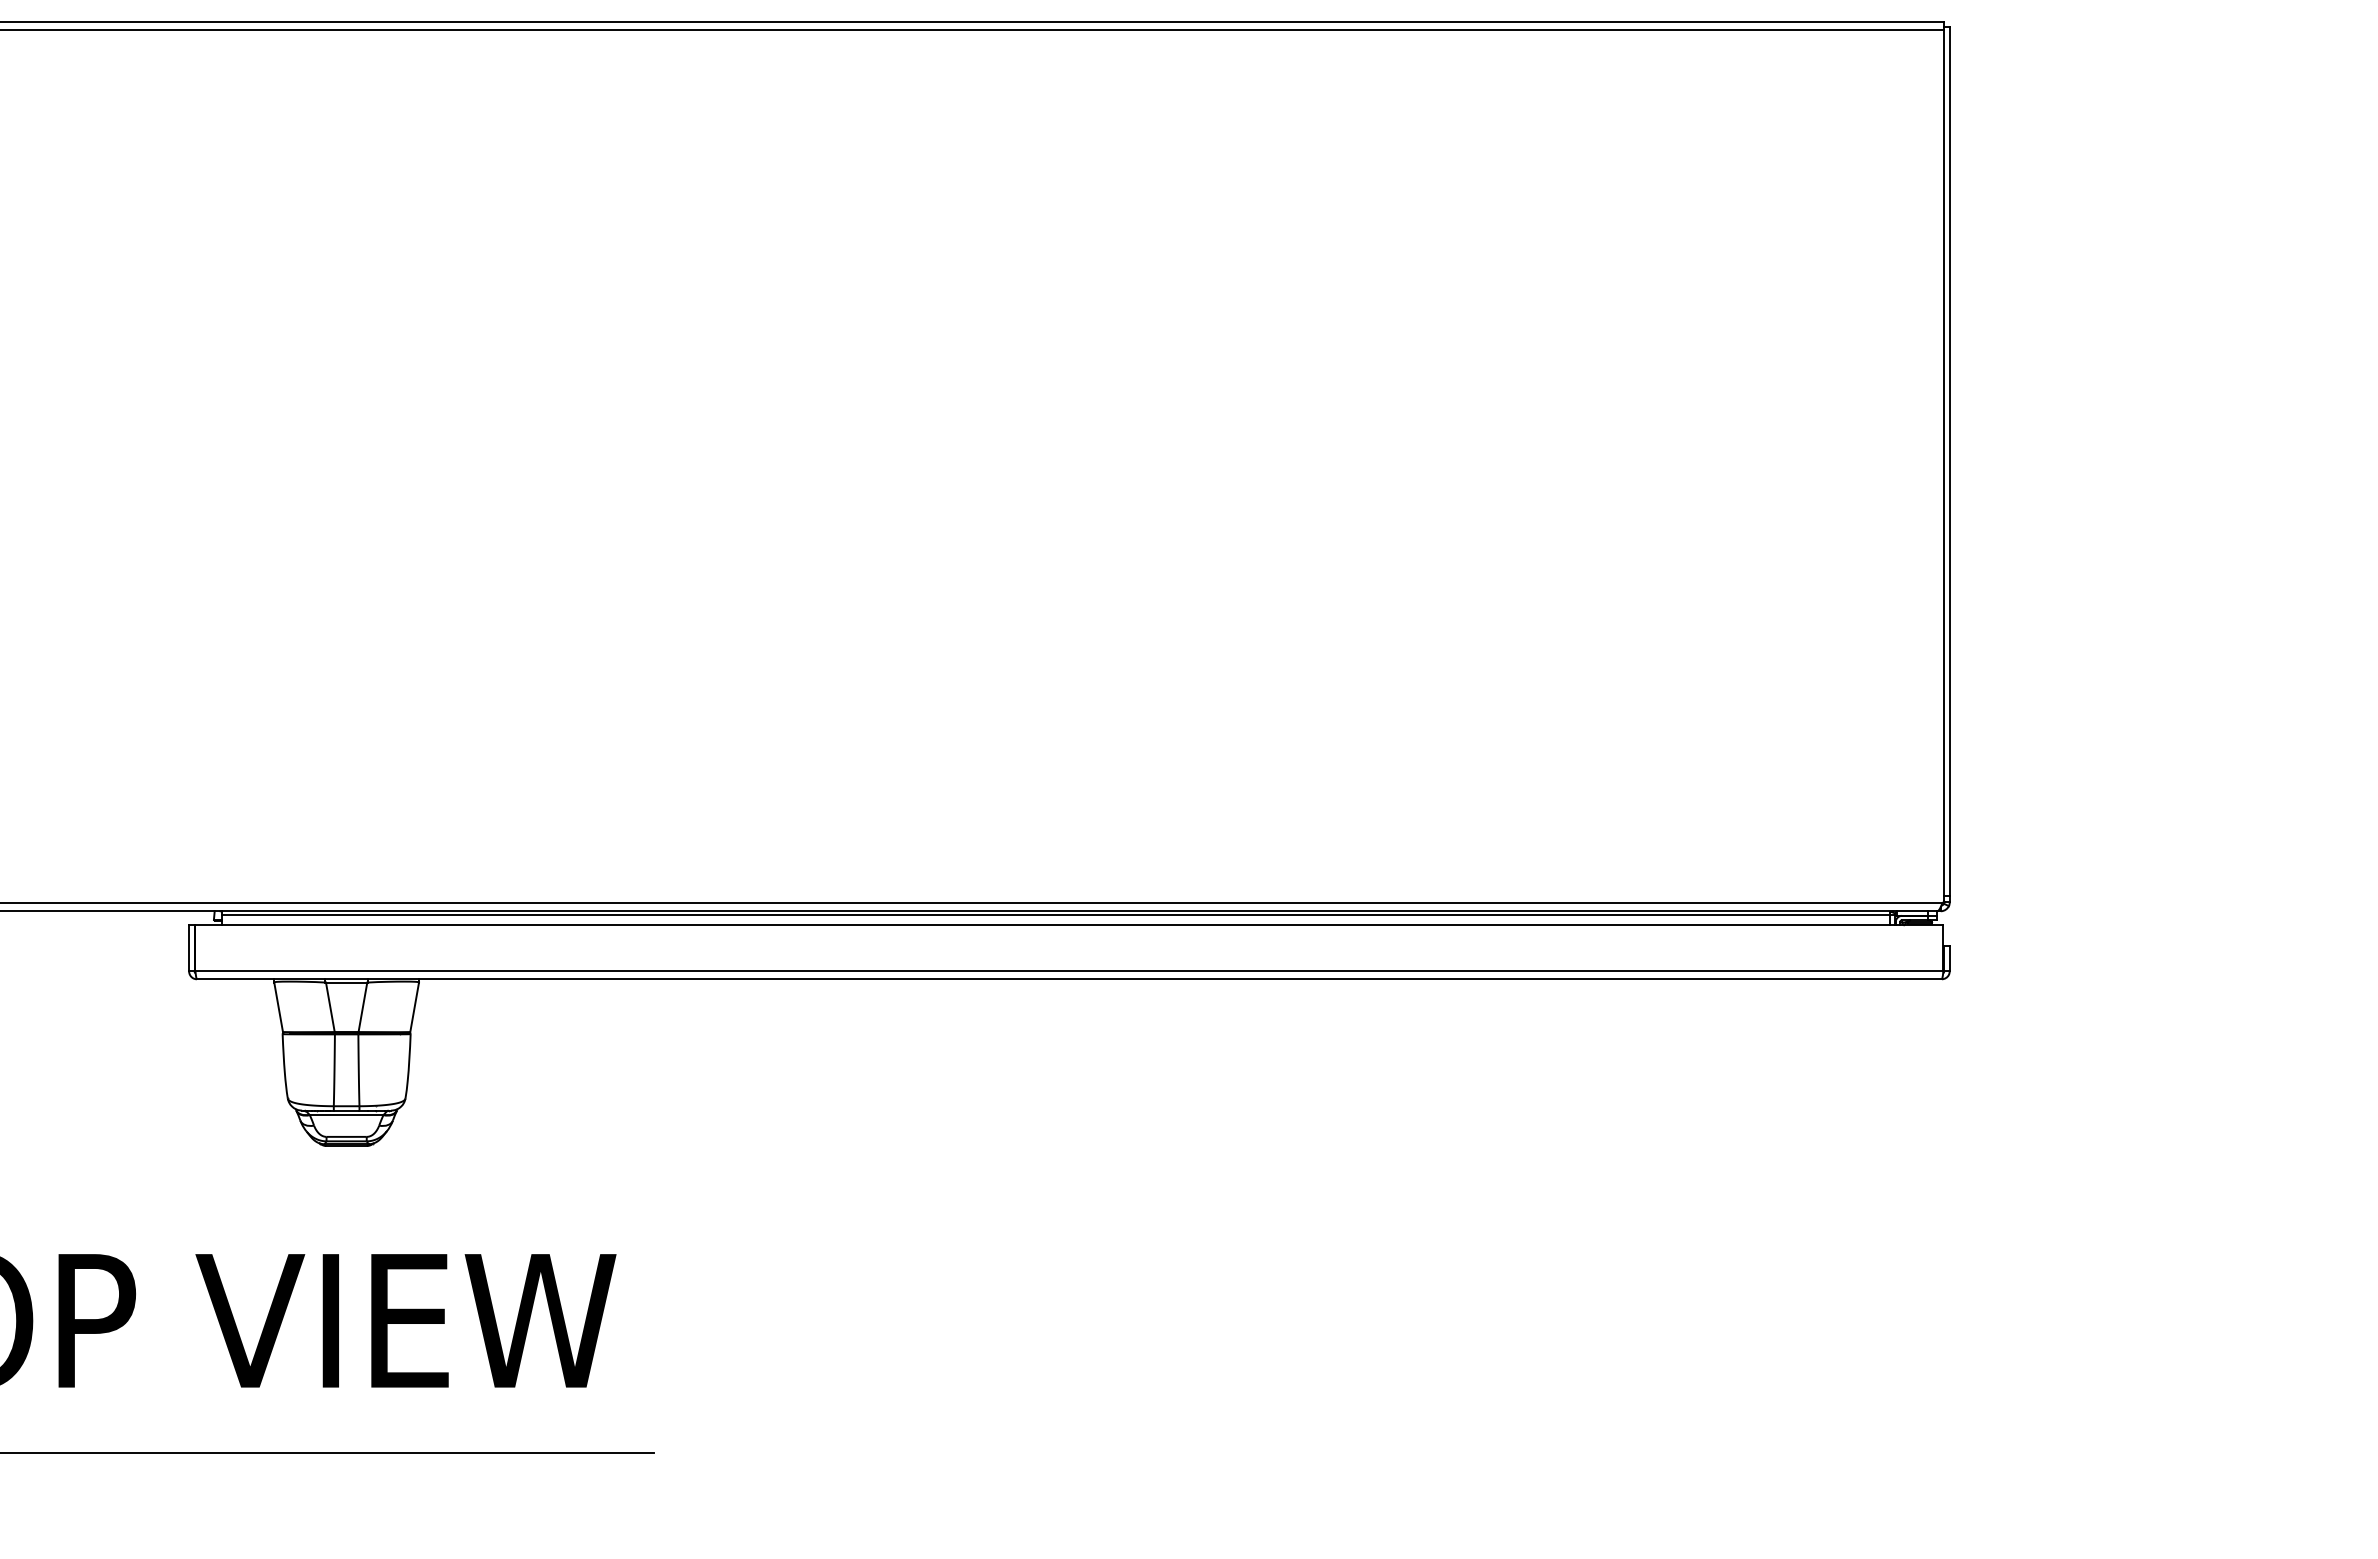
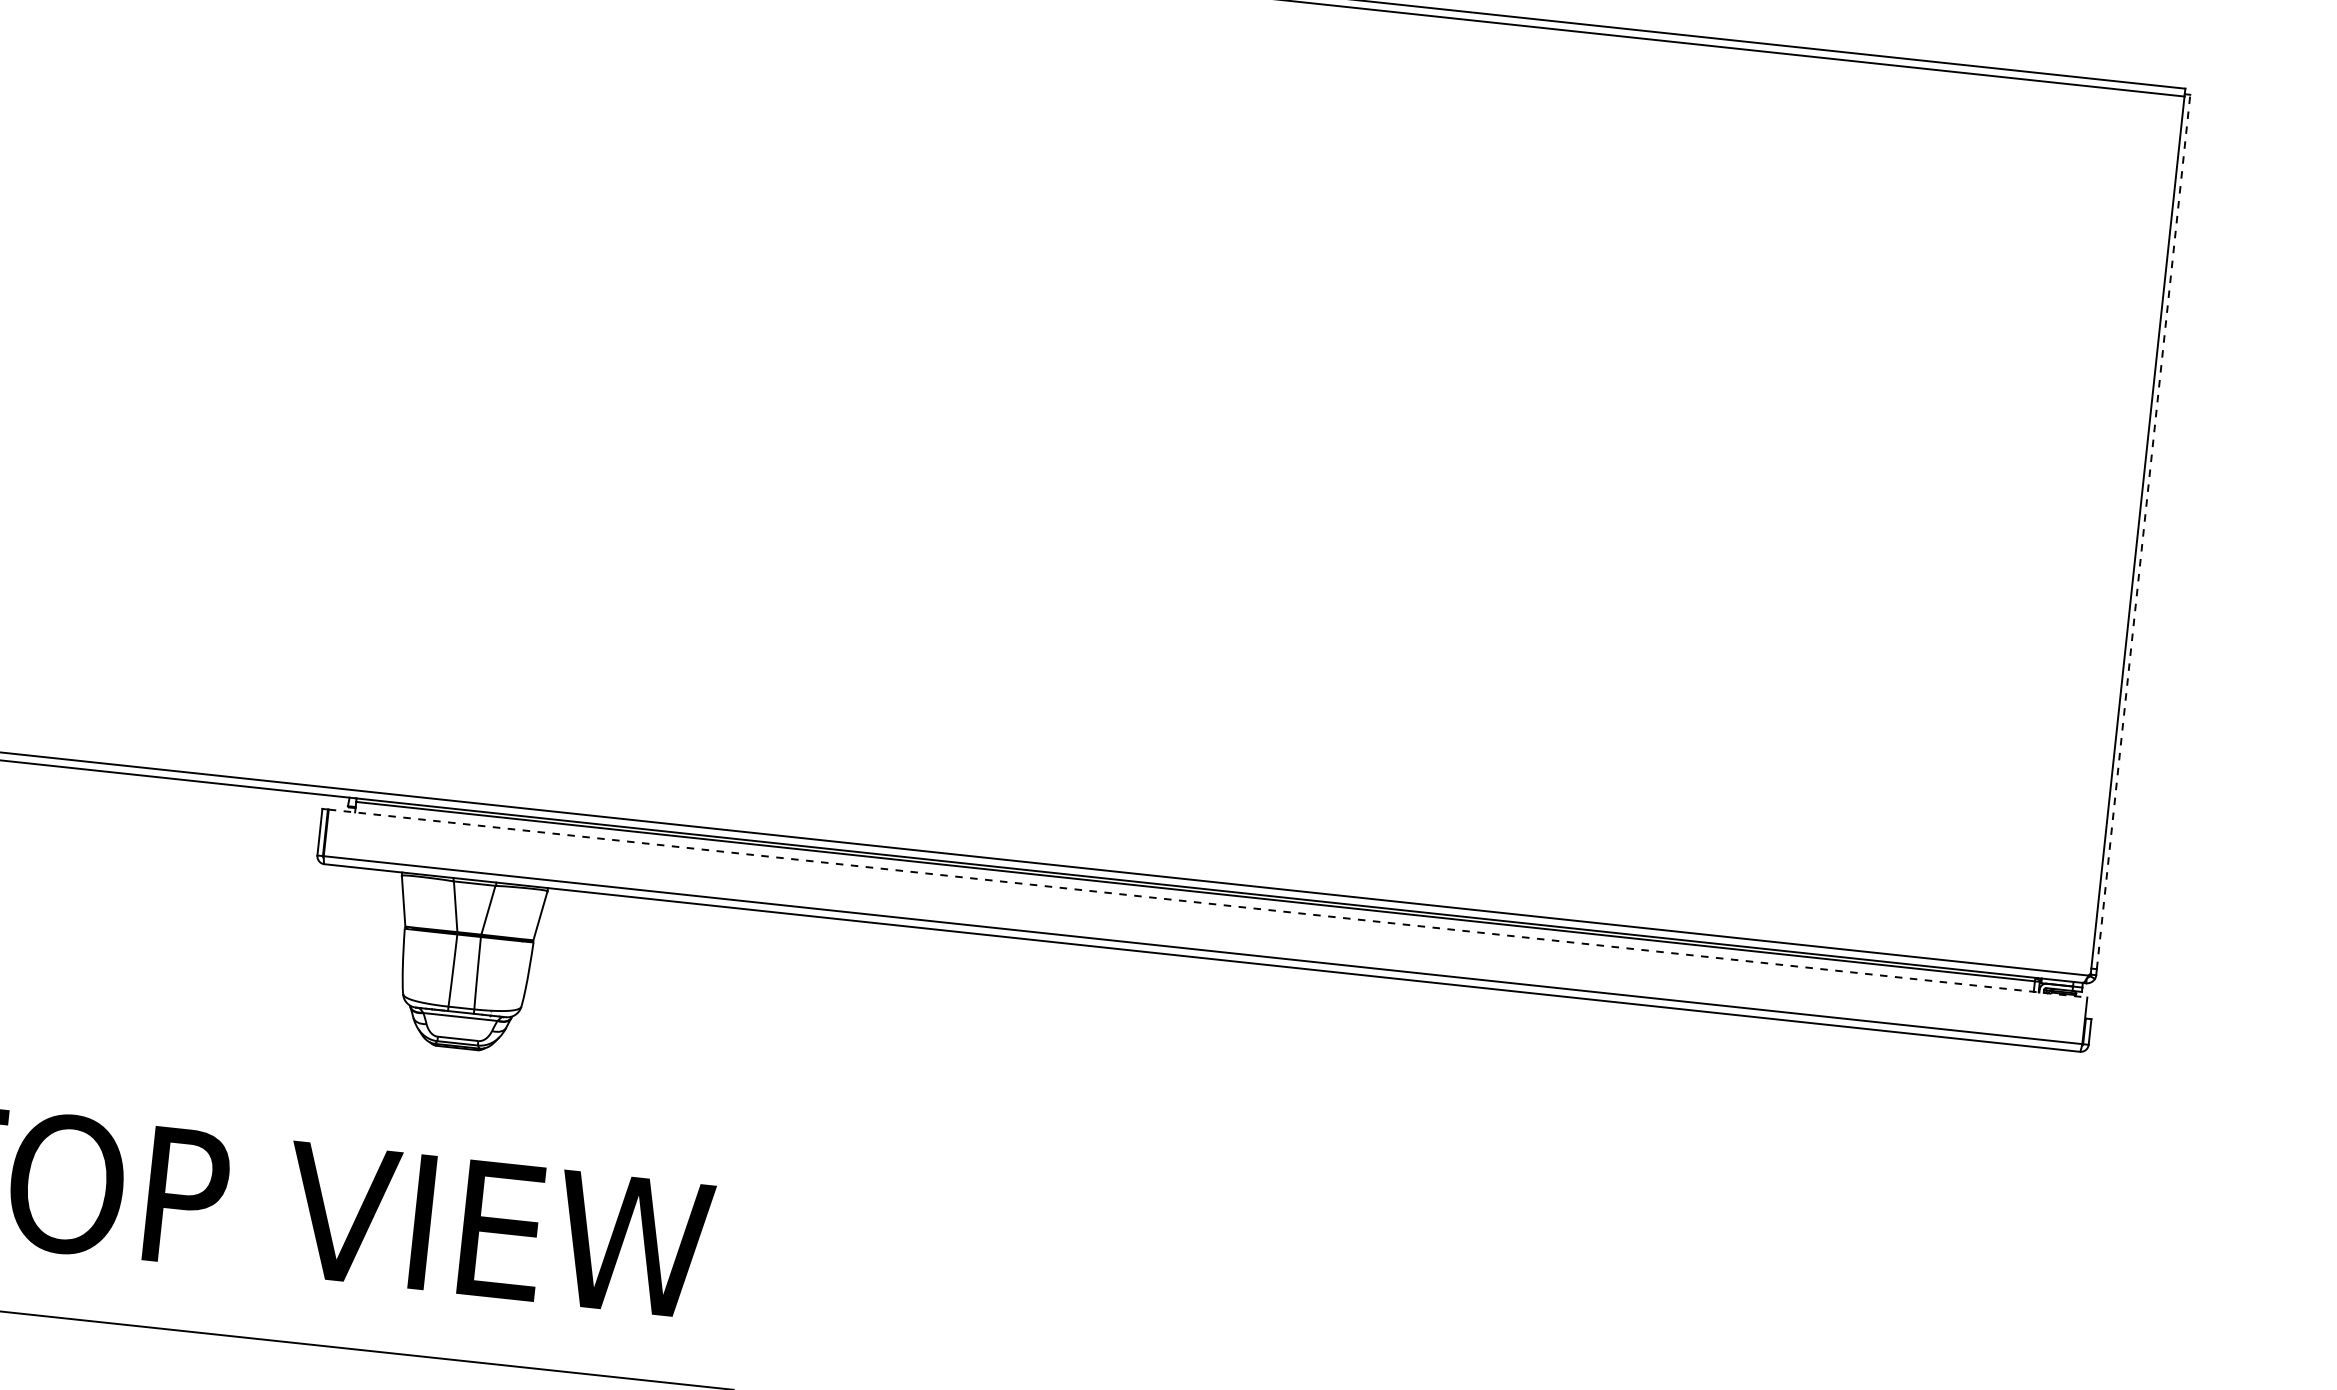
line: (1949, 461) -> (2143, 531), solid -> dashed
line: (1069, 925) -> (1208, 903), solid -> dashed

